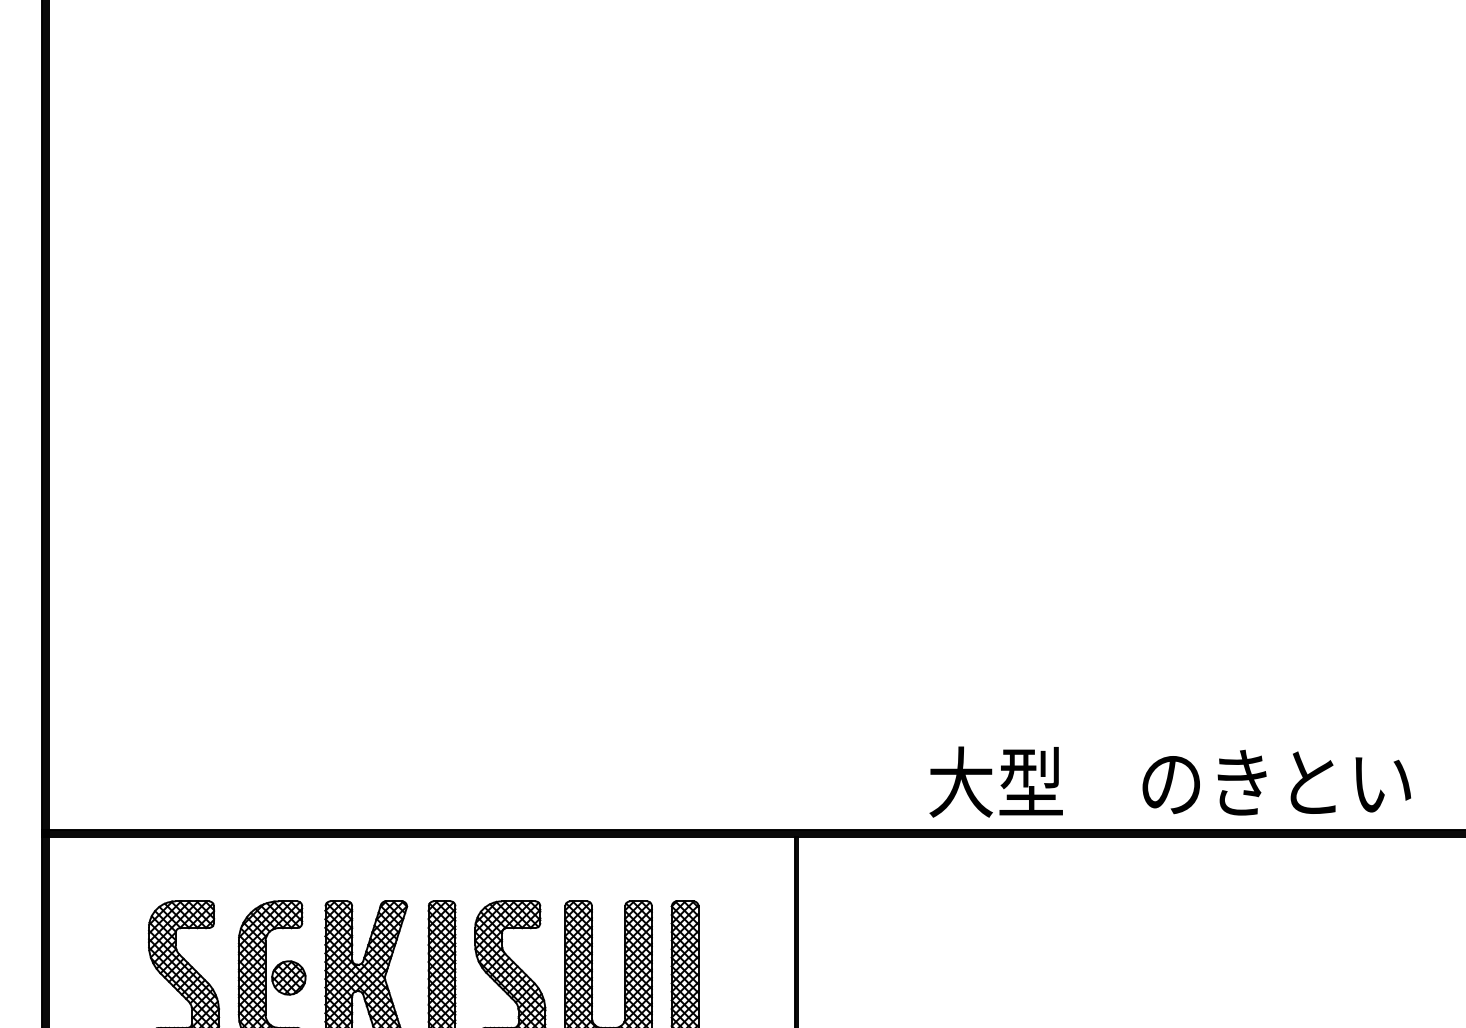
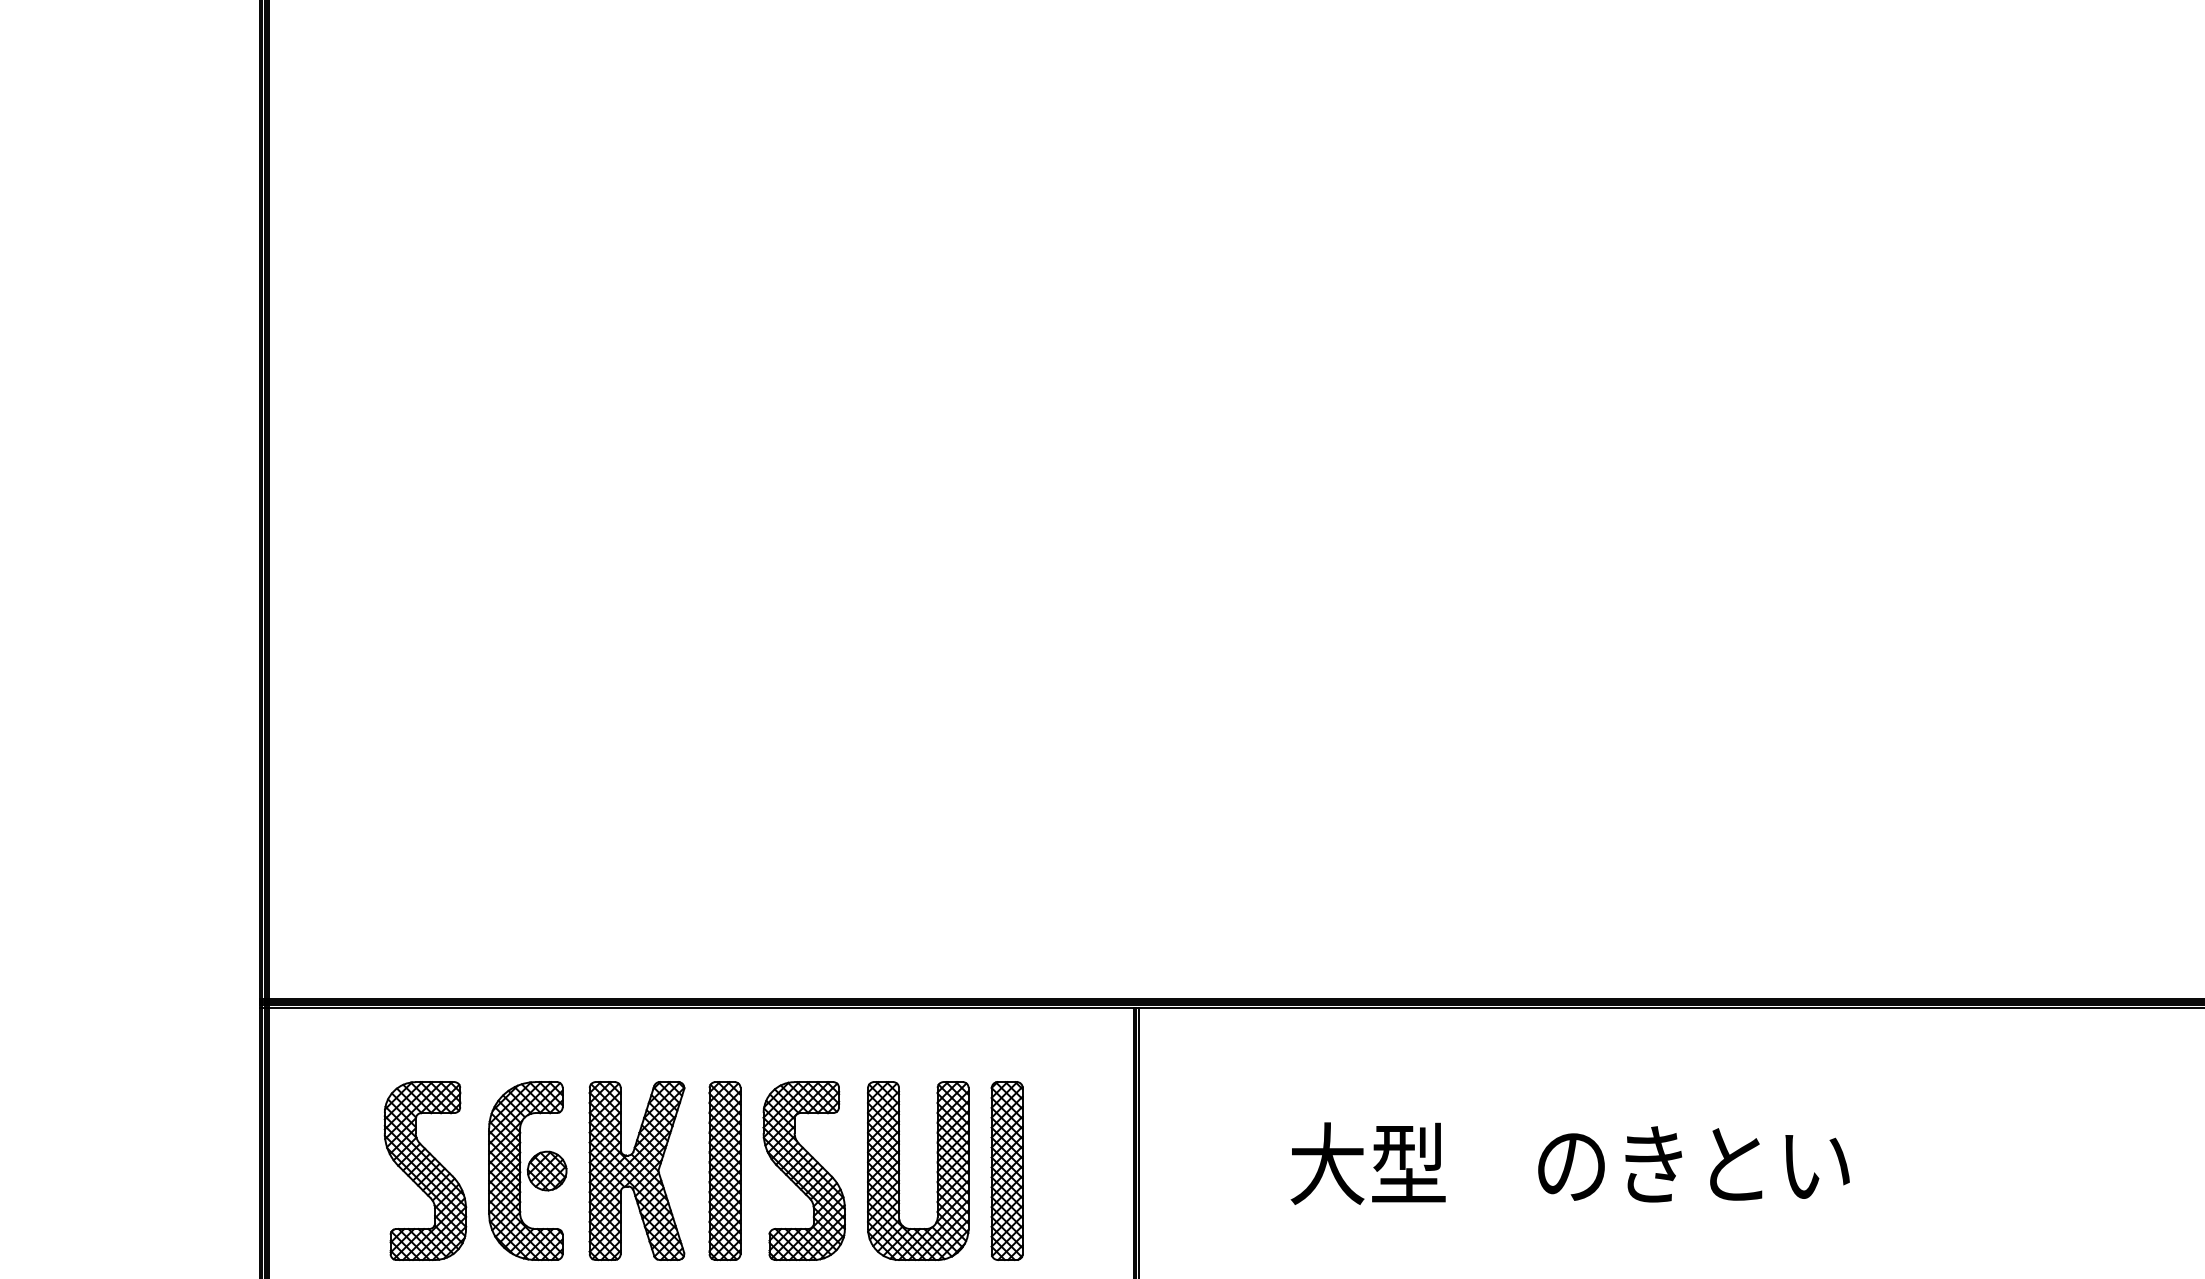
text: (1169, 781) -> (1569, 1163), moved

